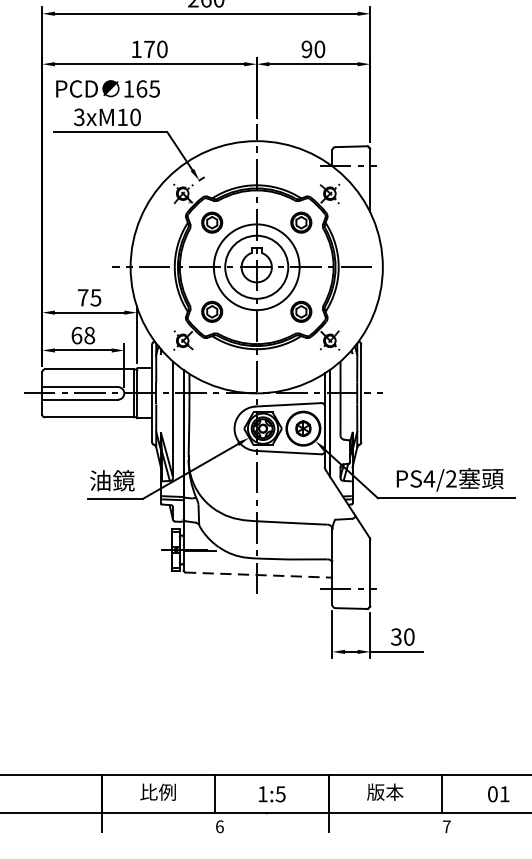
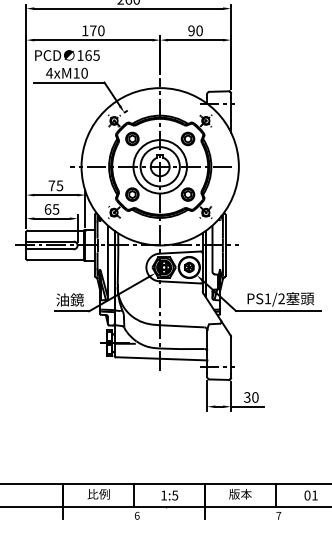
text: (79, 116) -> (49, 72), 3xM10 -> 4xM10
text: (88, 335) -> (55, 209), 68 -> 65
text: (428, 478) -> (267, 298), PS4/2 -> PS1/2
line: (258, 574) -> (161, 358), dashed -> solid

